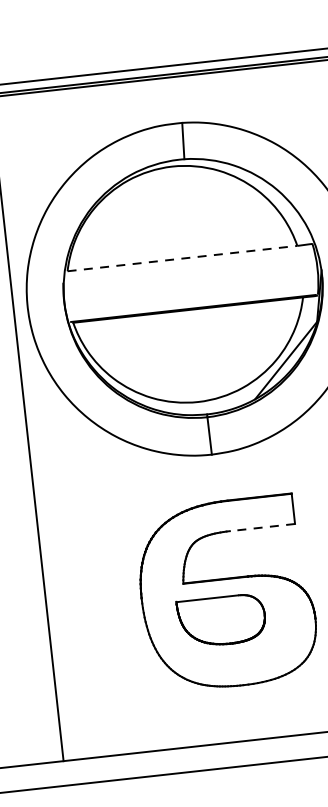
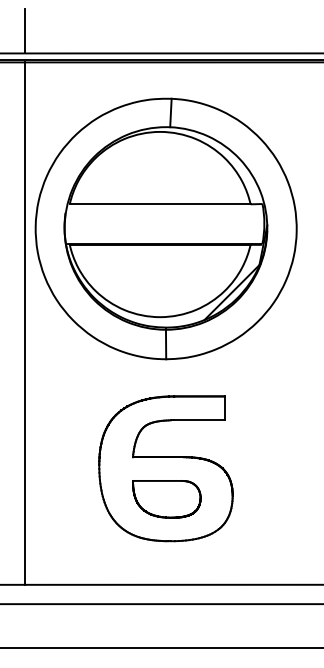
line: (182, 258) -> (160, 204), dashed -> solid
line: (262, 527) -> (199, 420), dashed -> solid
part: (221, 621) -> (166, 499), moved

